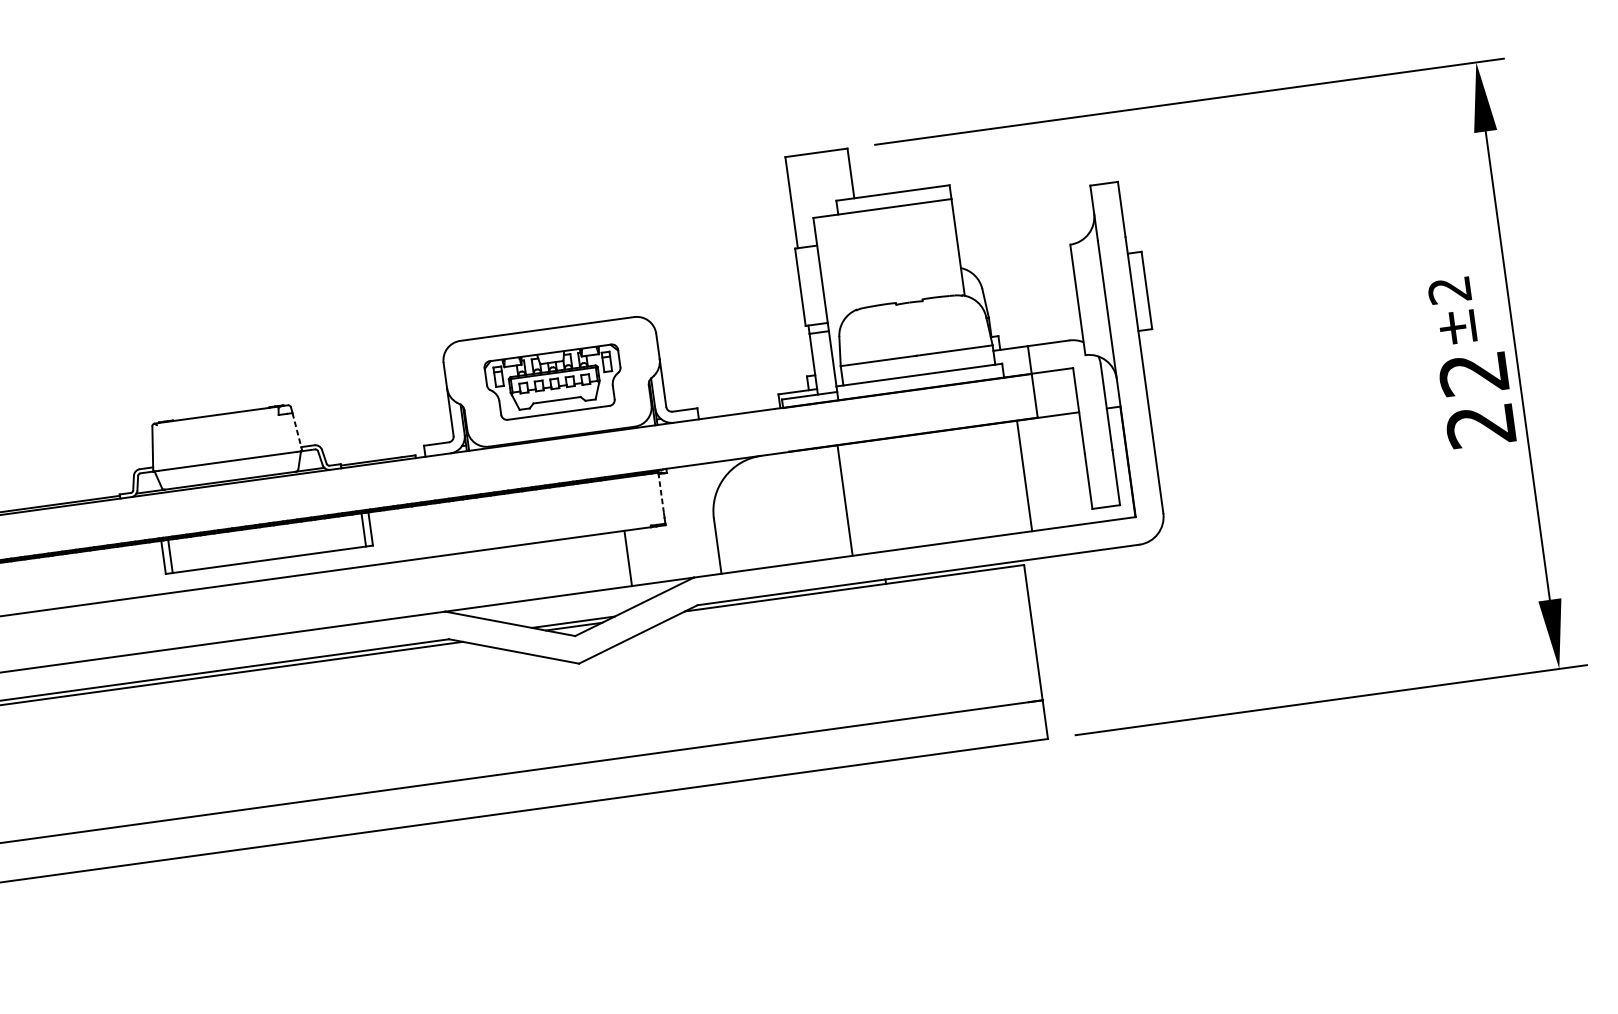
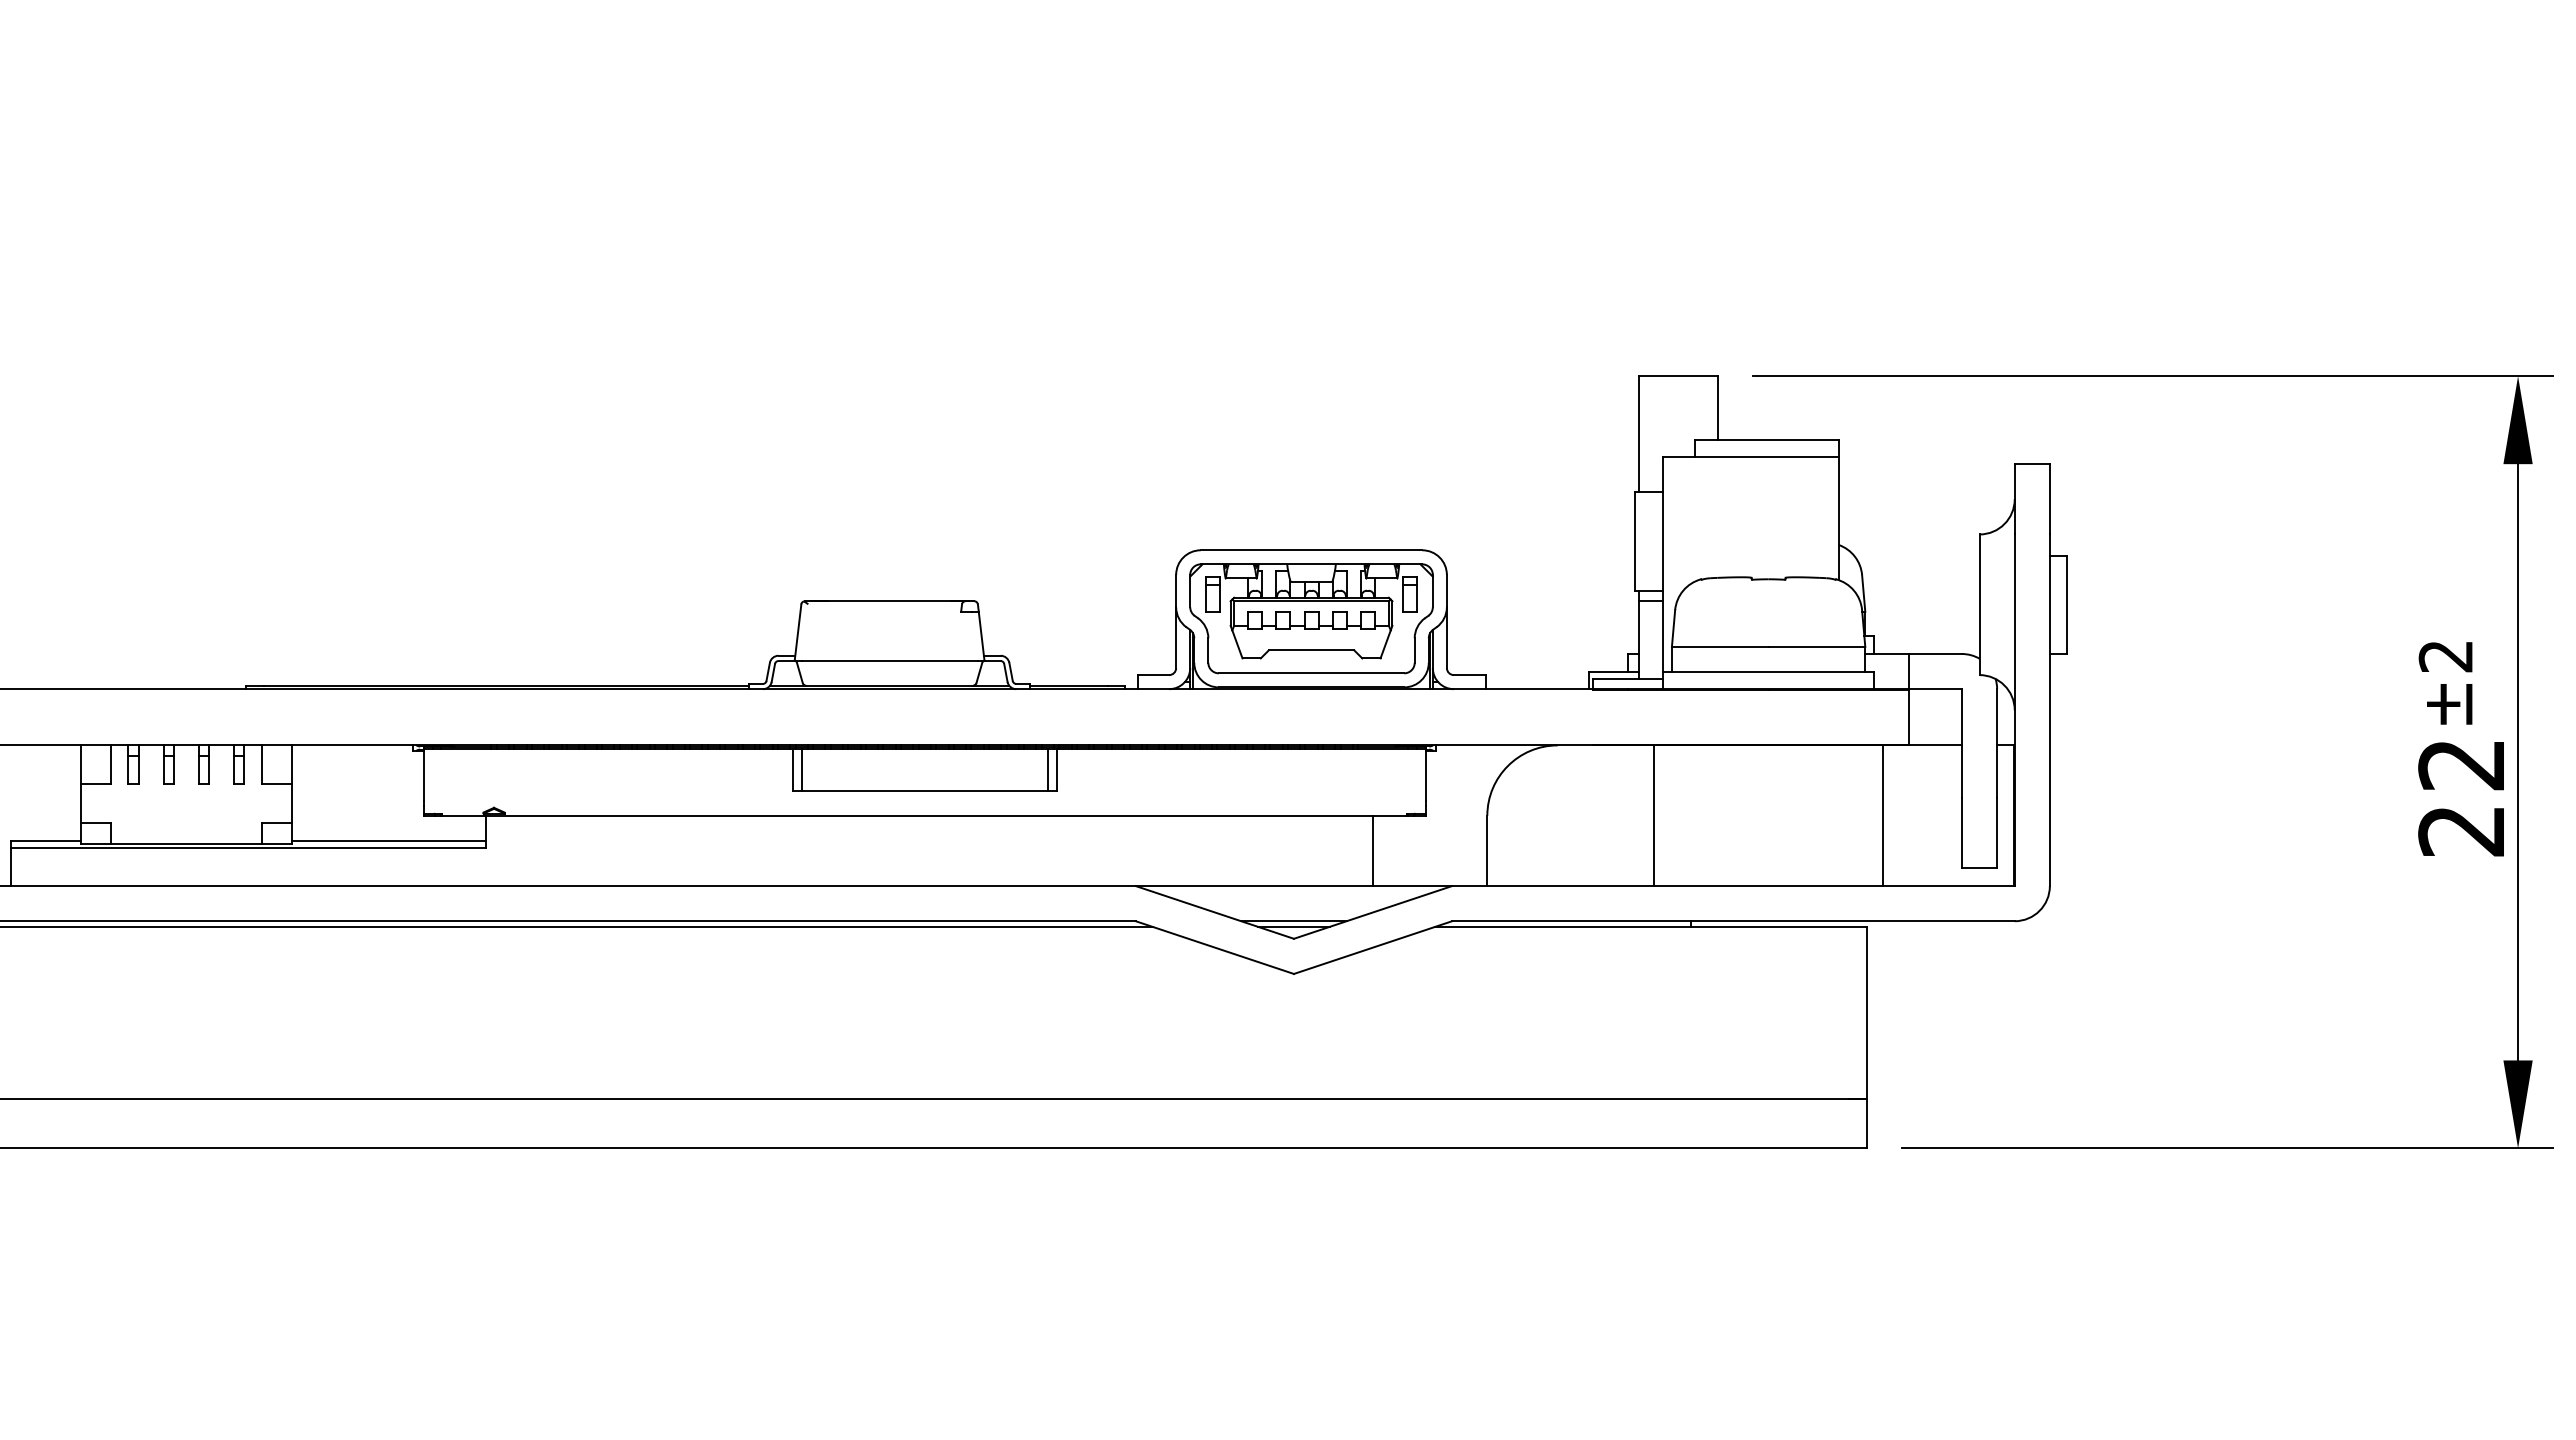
part: (554, 382) -> (1311, 618), size x1.43
line: (297, 432) -> (981, 636), dashed -> solid
line: (661, 493) -> (1425, 775), dashed -> solid

